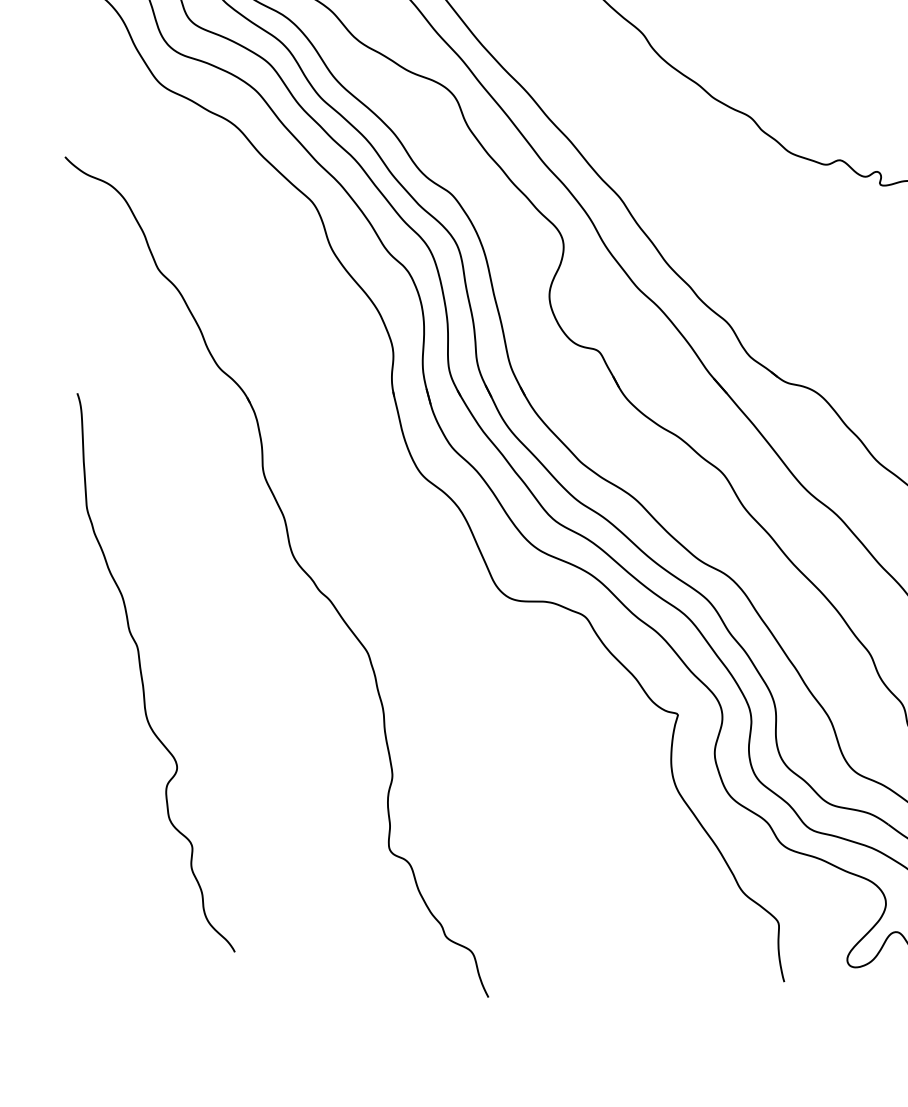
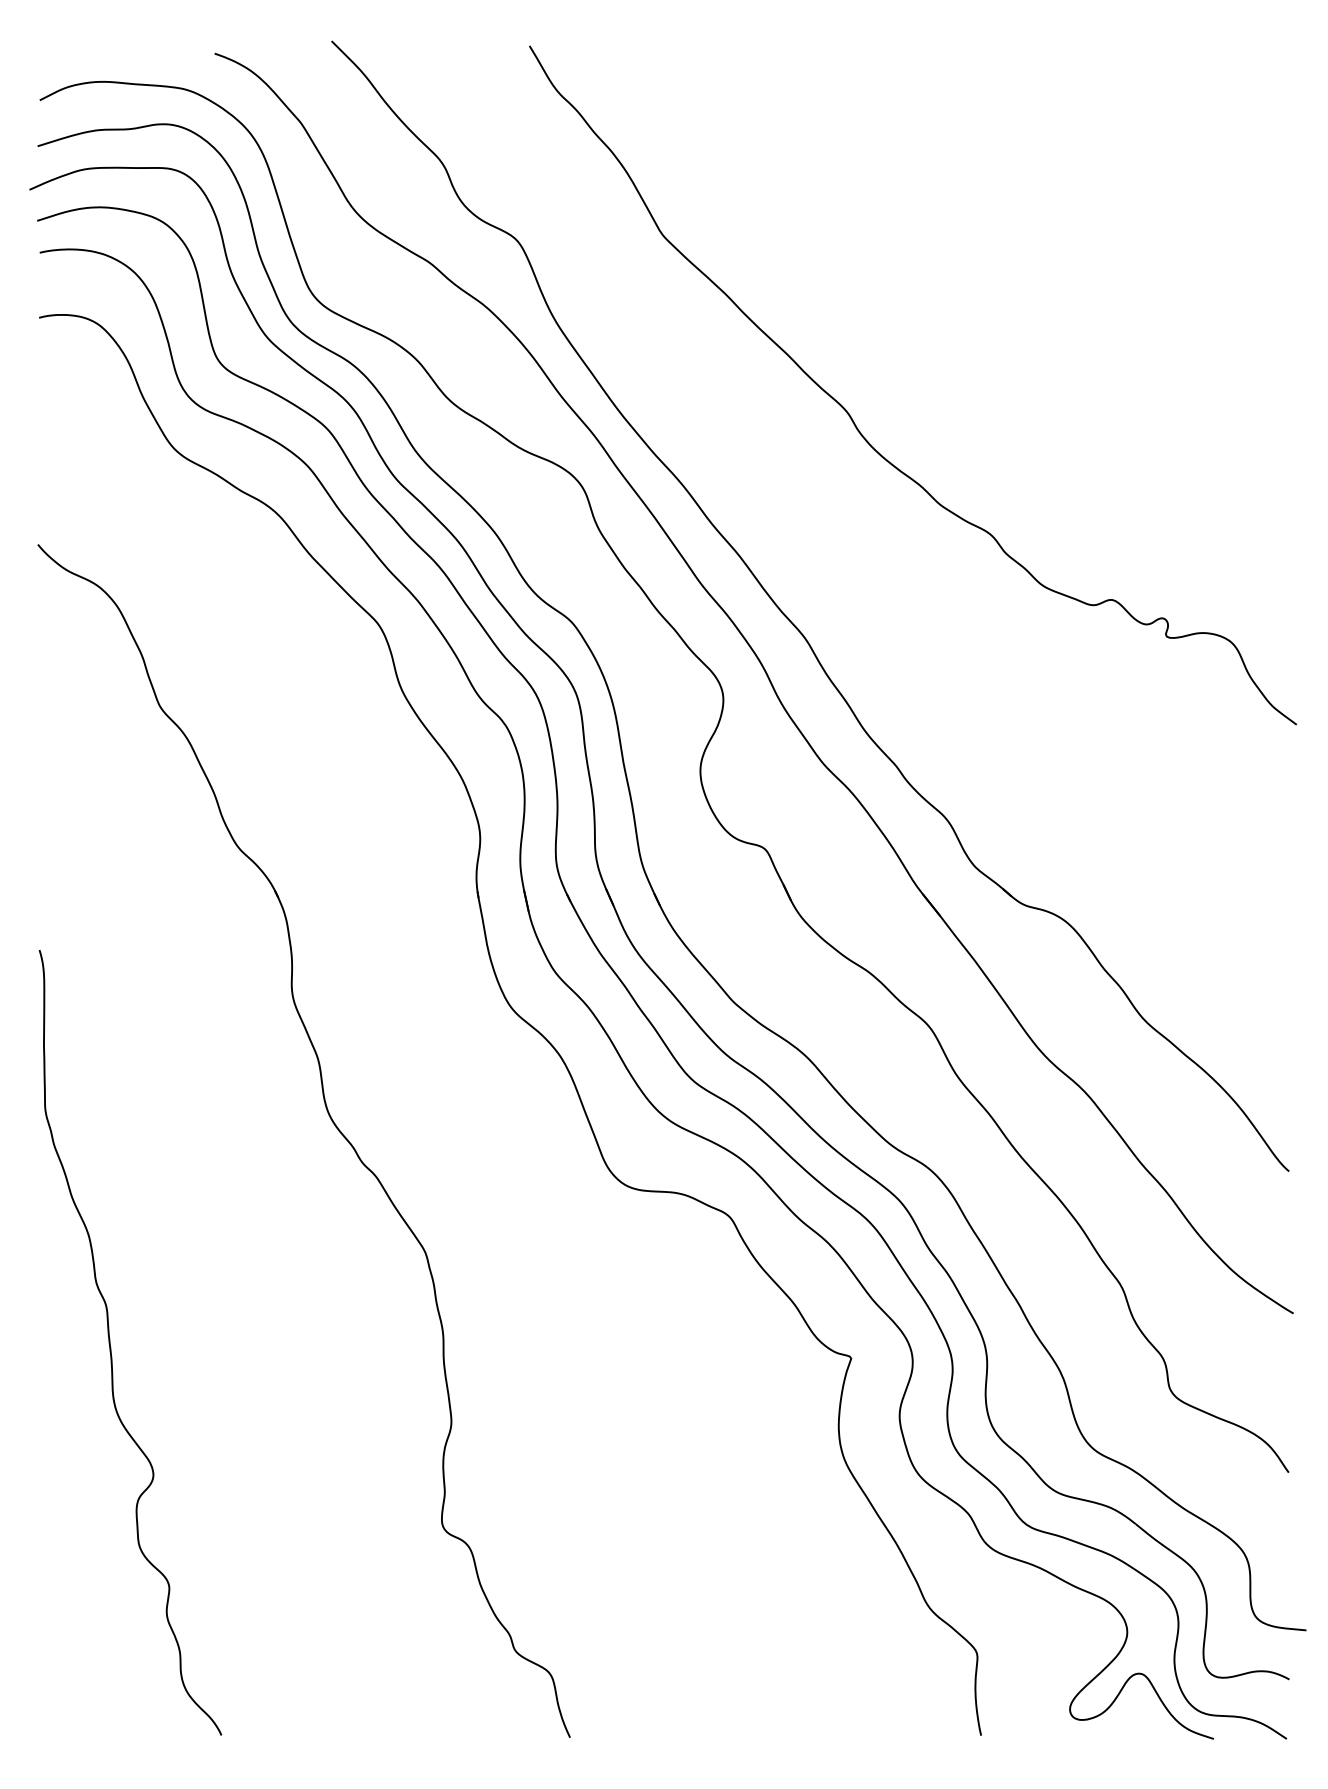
curve: (142, 676) -> (111, 1347), moved

